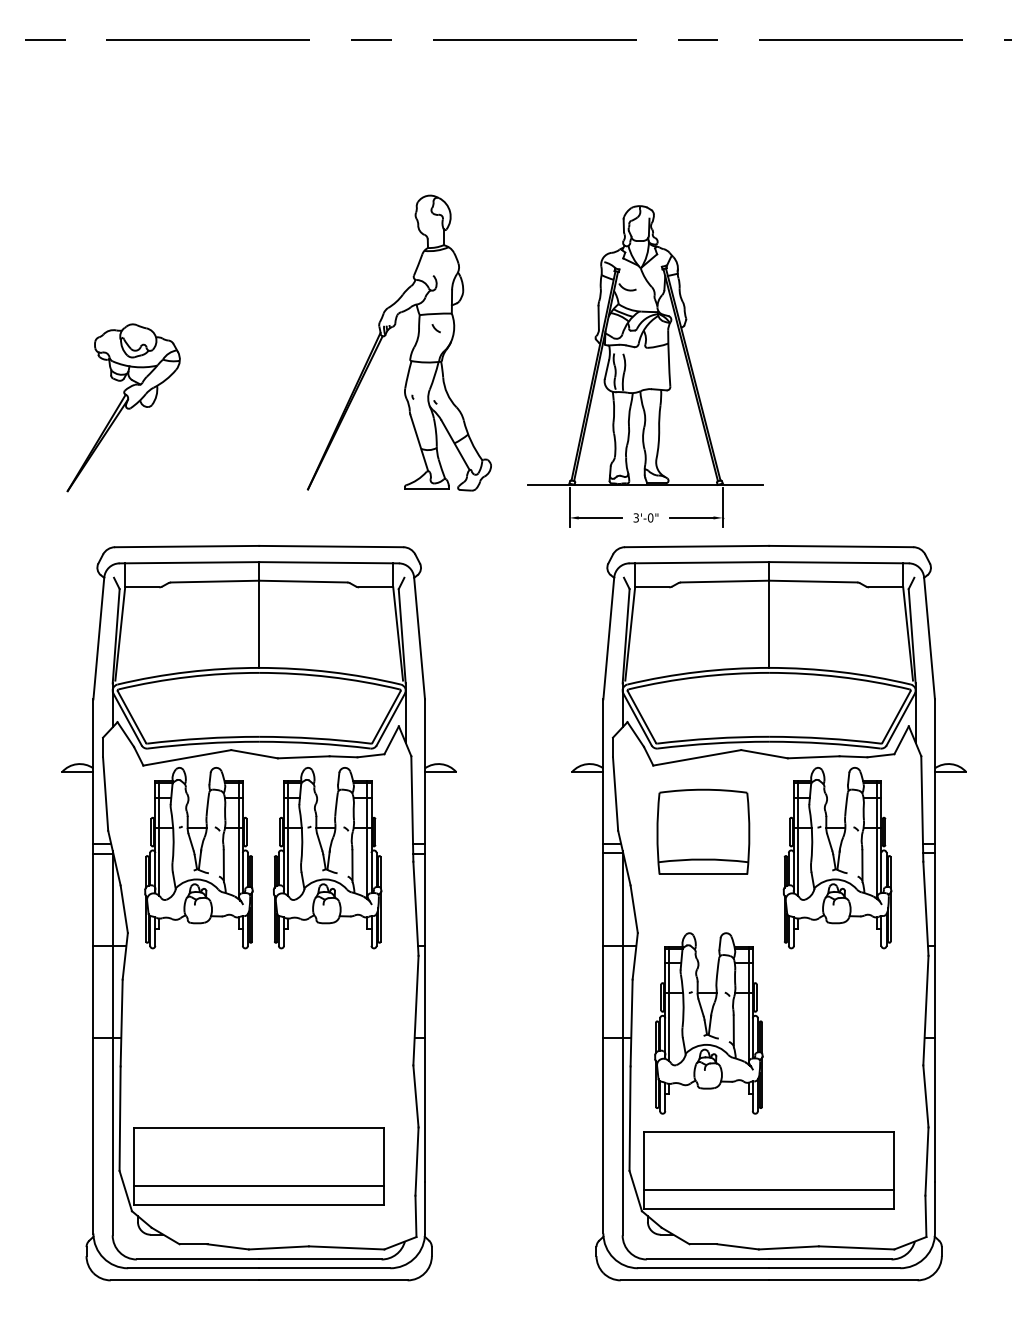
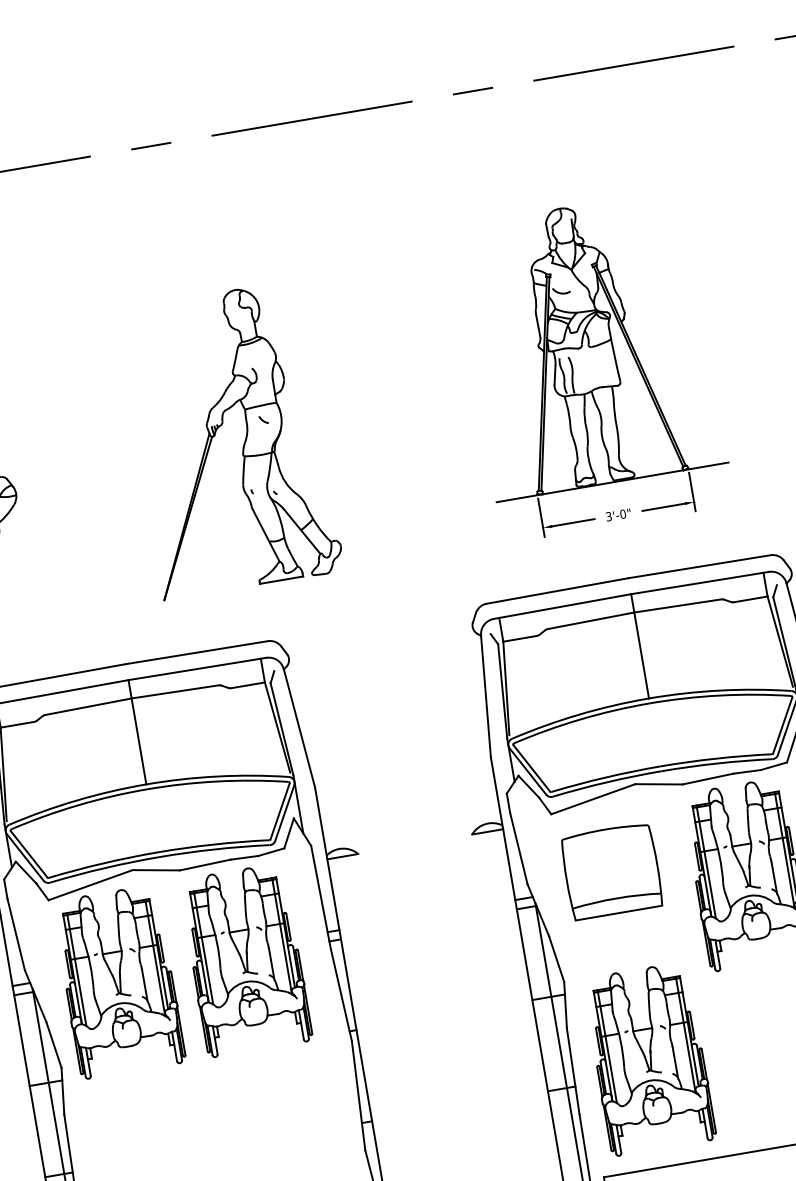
part: (645, 366) -> (592, 365), moved

